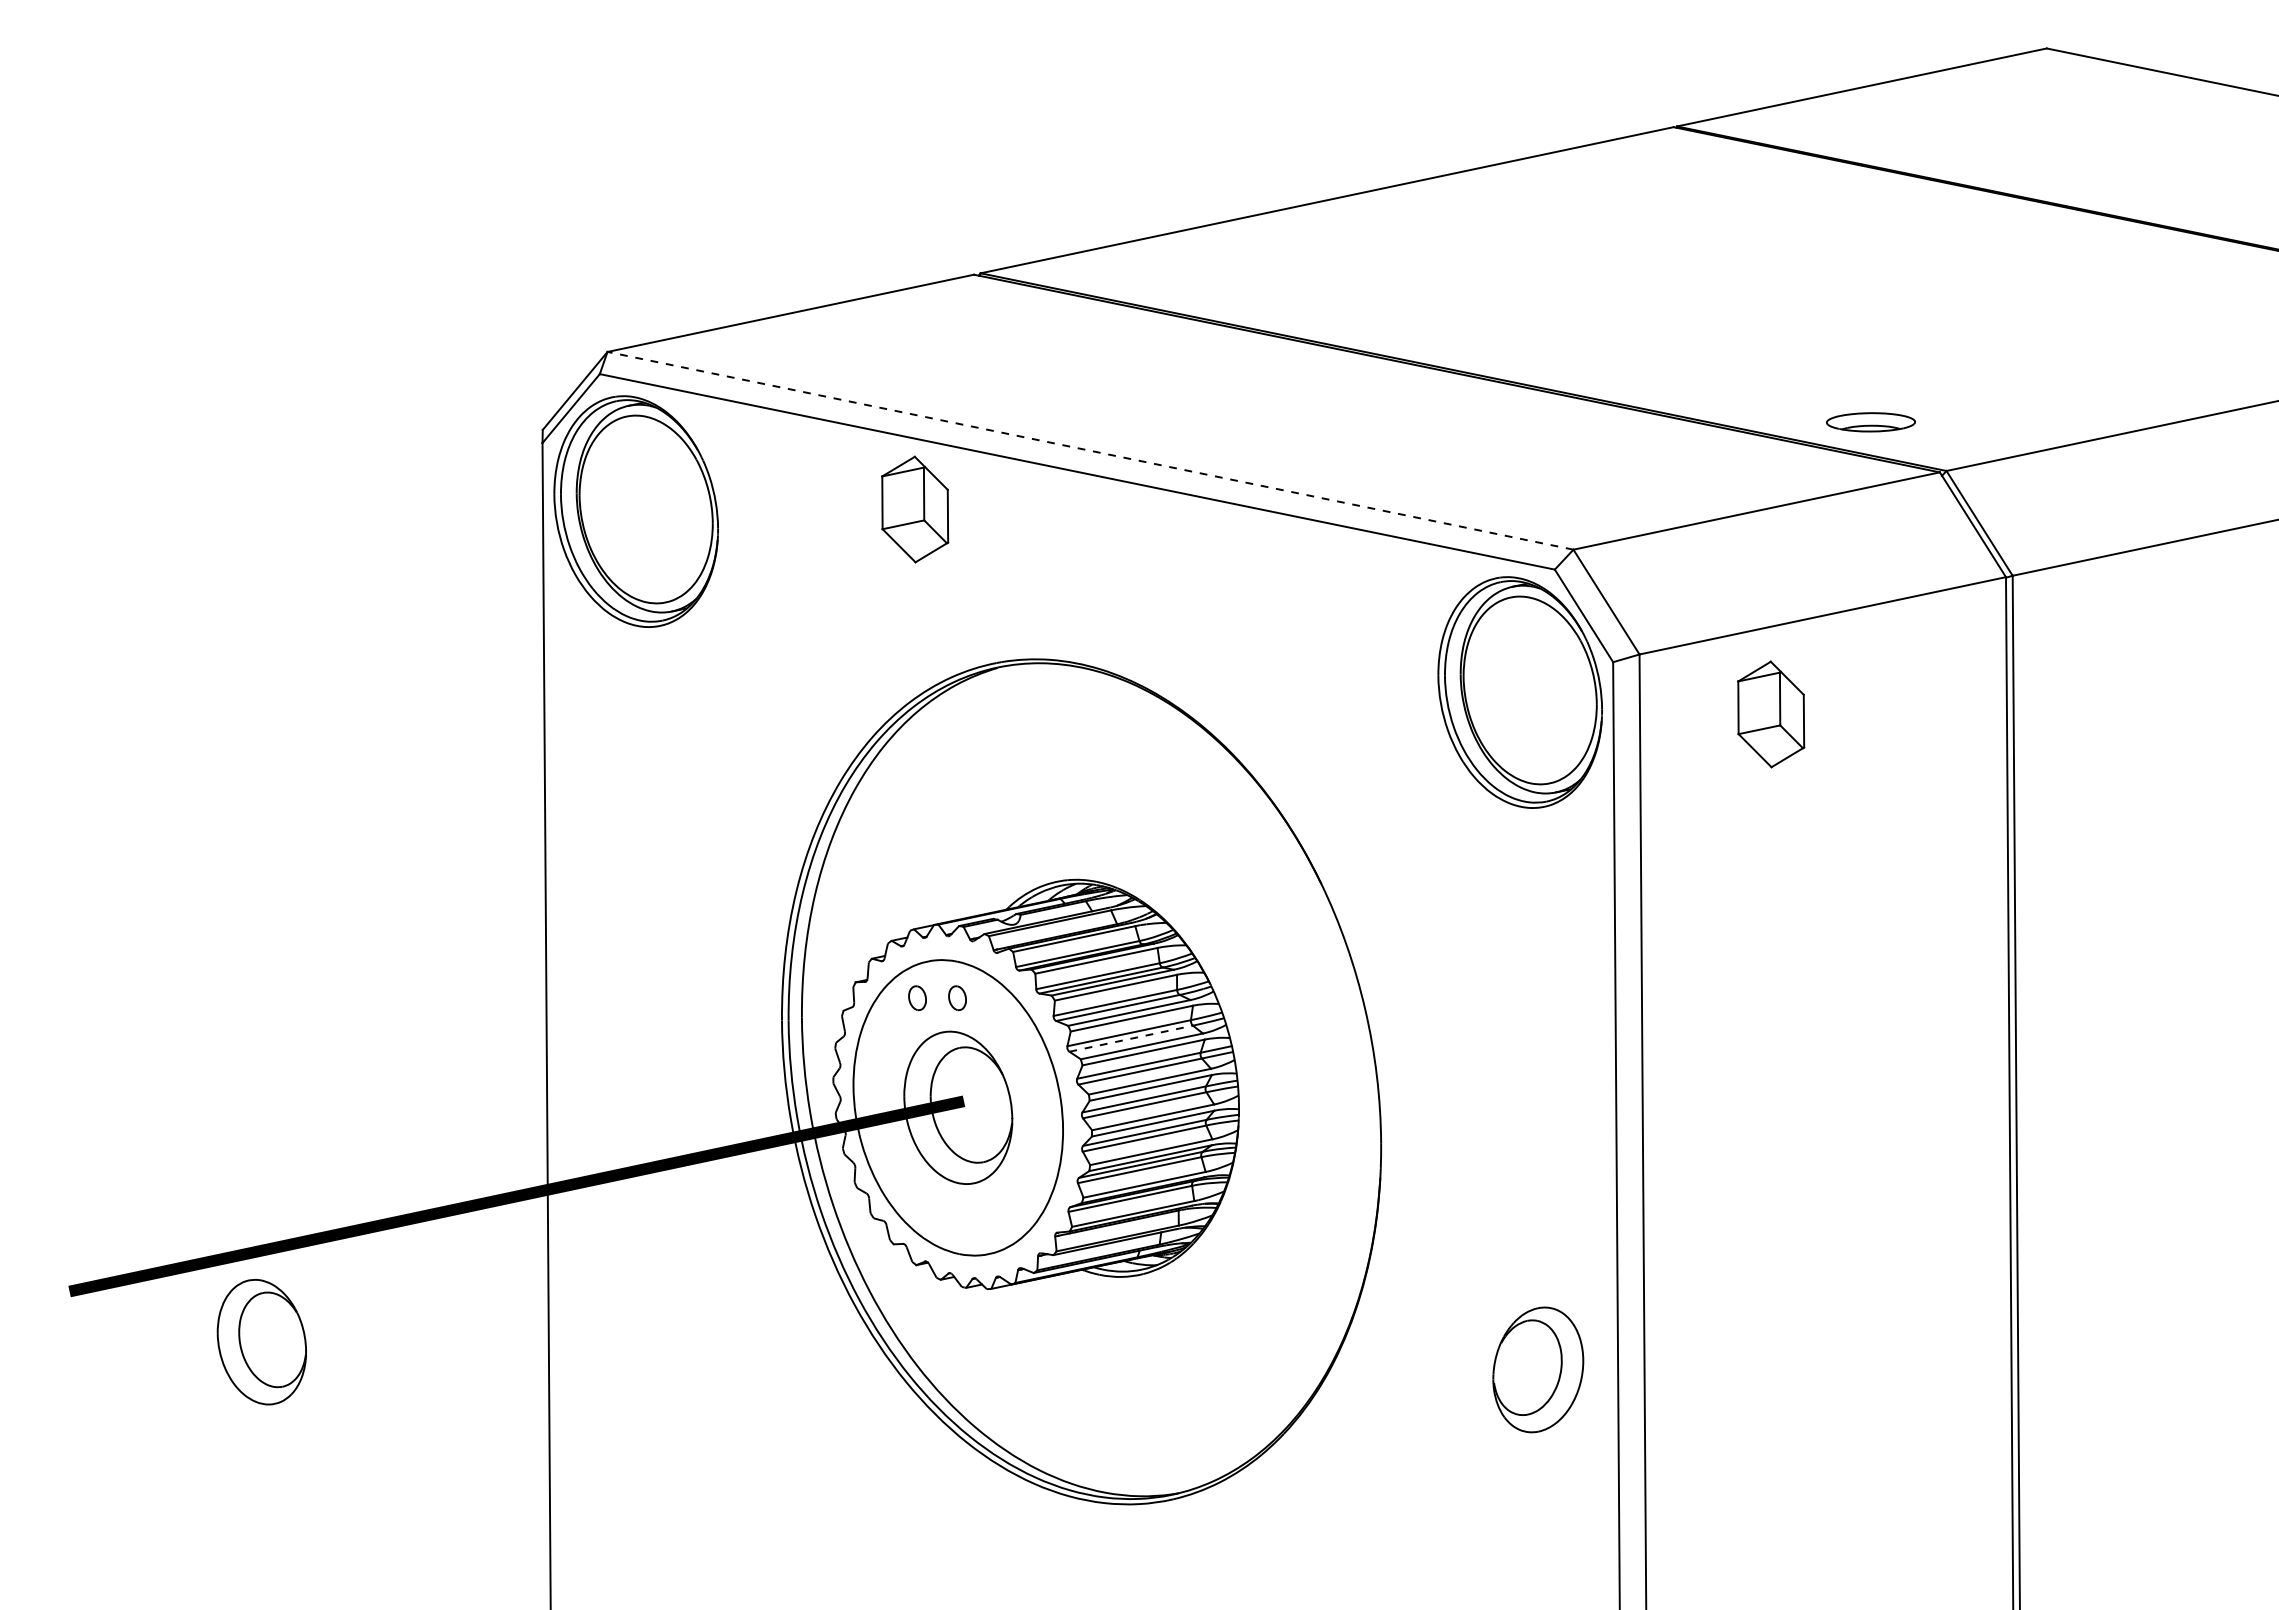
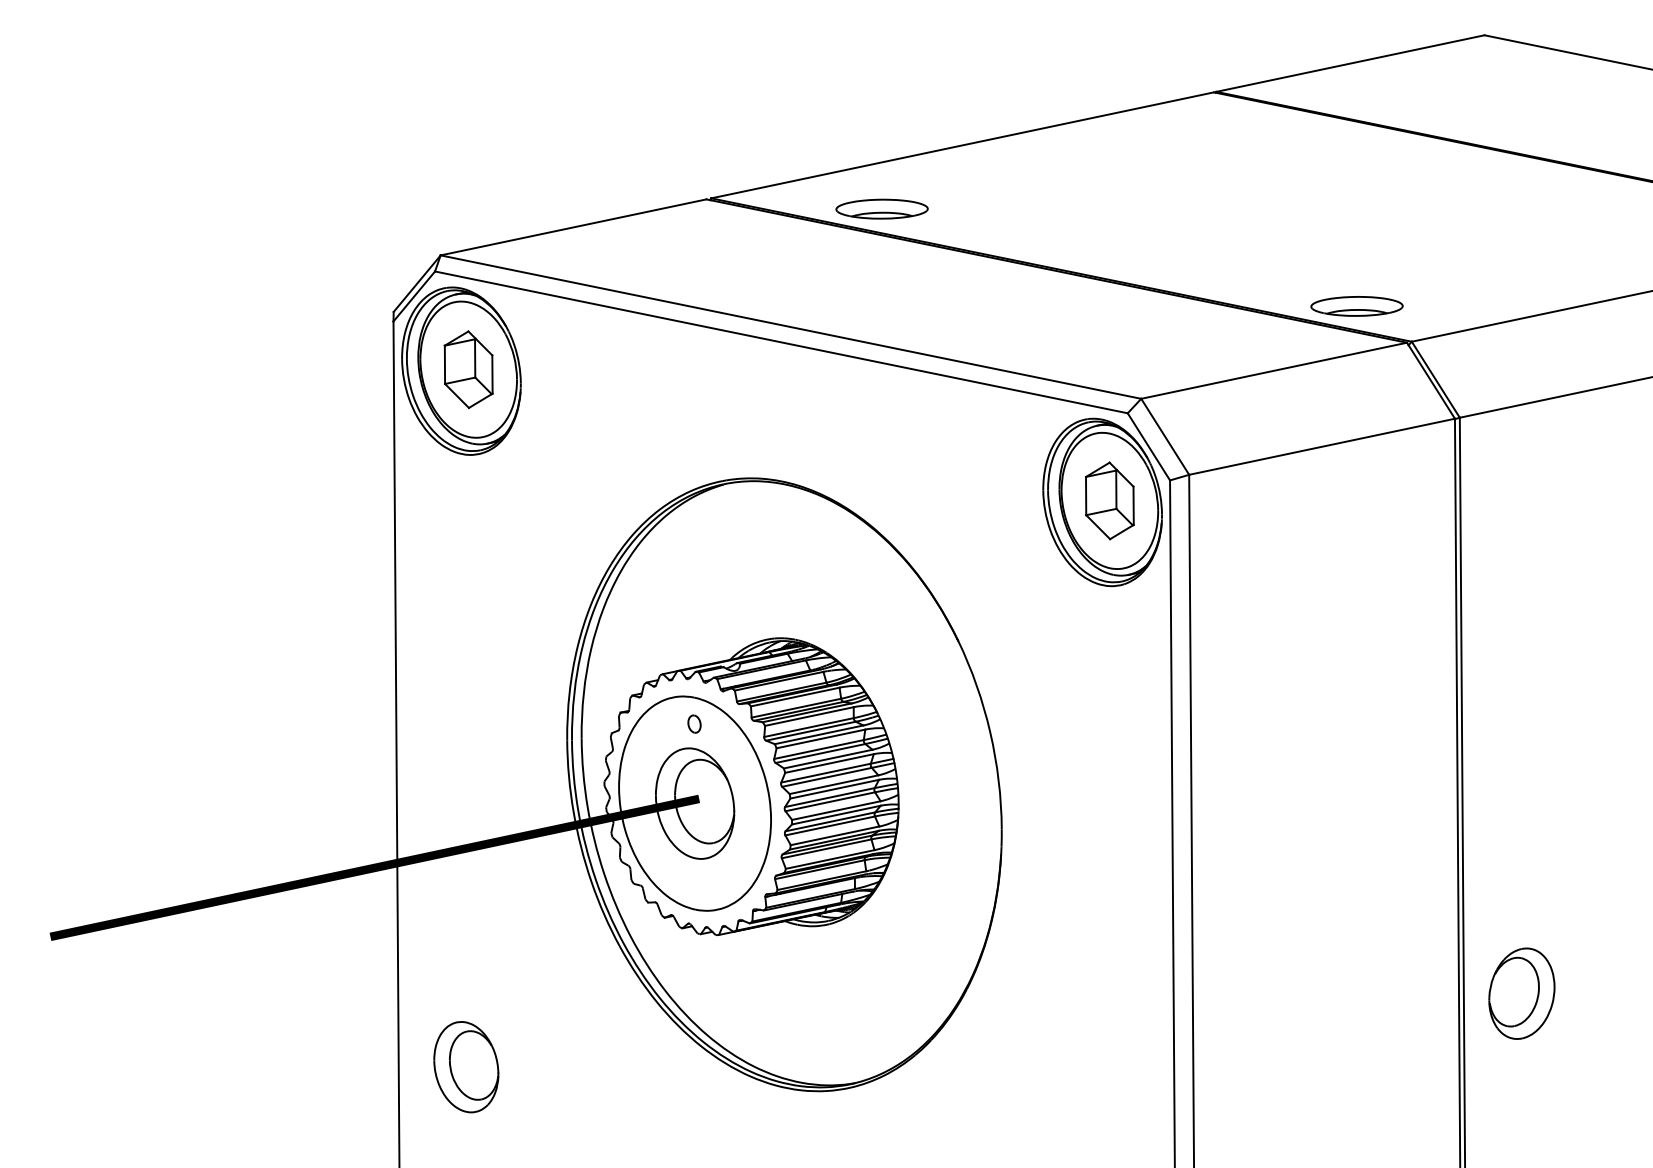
part: (1216, 288) -> (882, 209), added
part: (1870, 422) -> (1356, 306), size x1.43
line: (1090, 450) -> (790, 326), dashed -> solid
part: (915, 509) -> (468, 369), moved
part: (1771, 714) -> (1110, 500), moved
part: (917, 998) -> (665, 724), removed
line: (1131, 1038) -> (820, 753), dashed -> solid
part: (261, 1341) -> (466, 1066), moved
part: (1538, 1369) -> (1522, 993), moved

